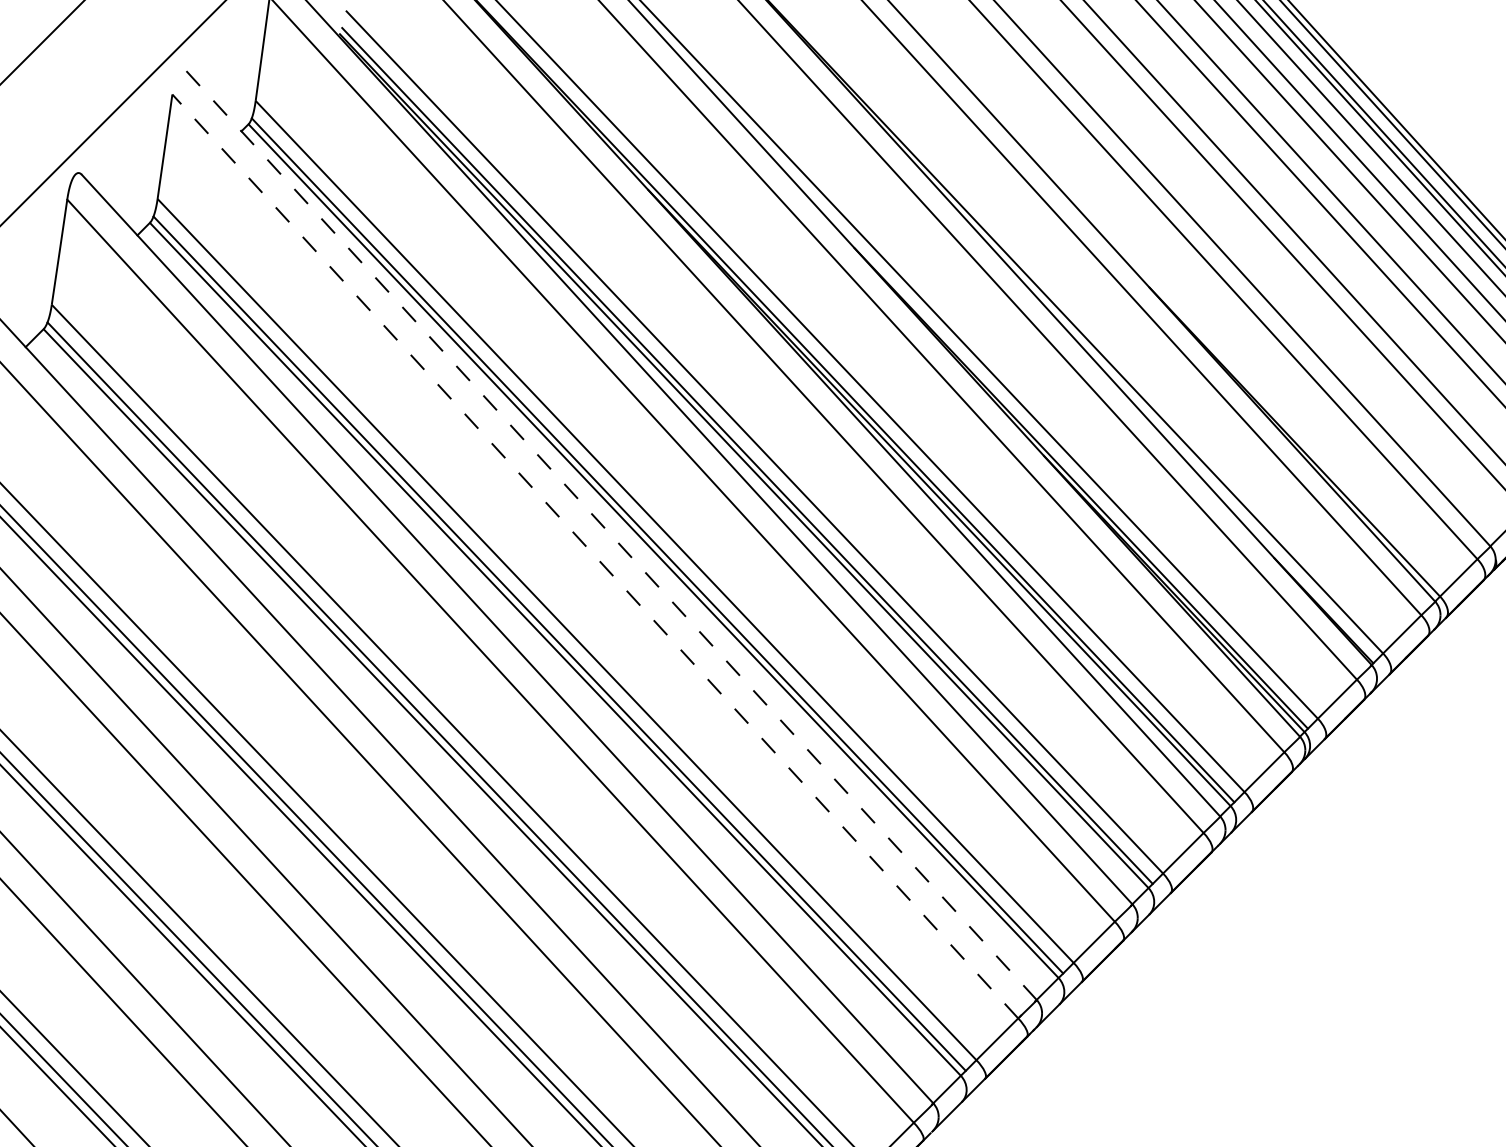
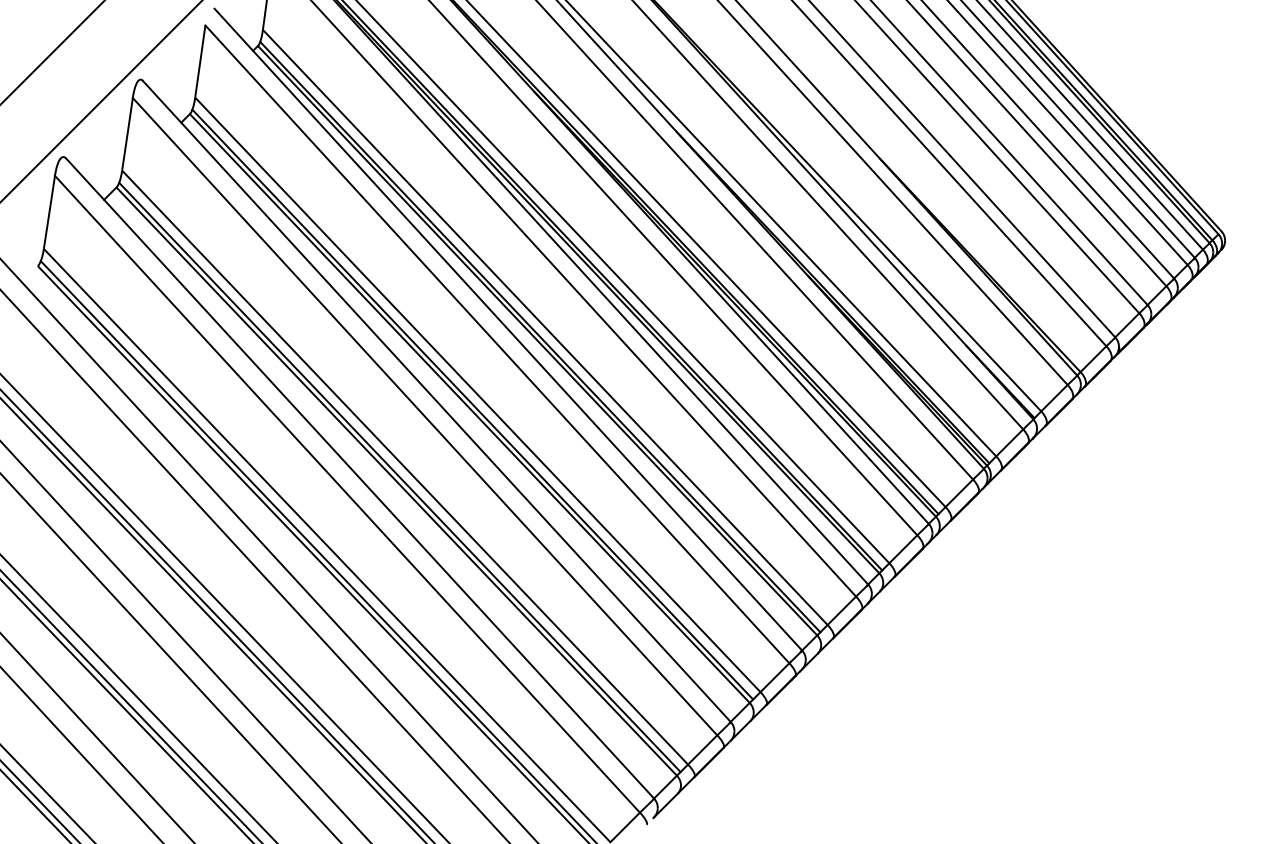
line: (611, 534) -> (508, 329), dashed -> solid
line: (595, 556) -> (497, 344), dashed -> solid

